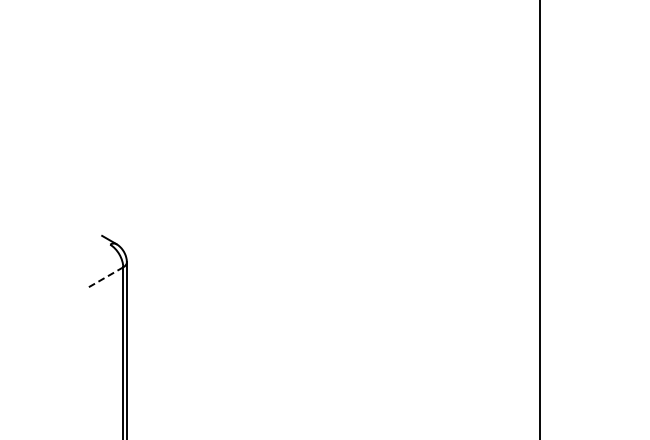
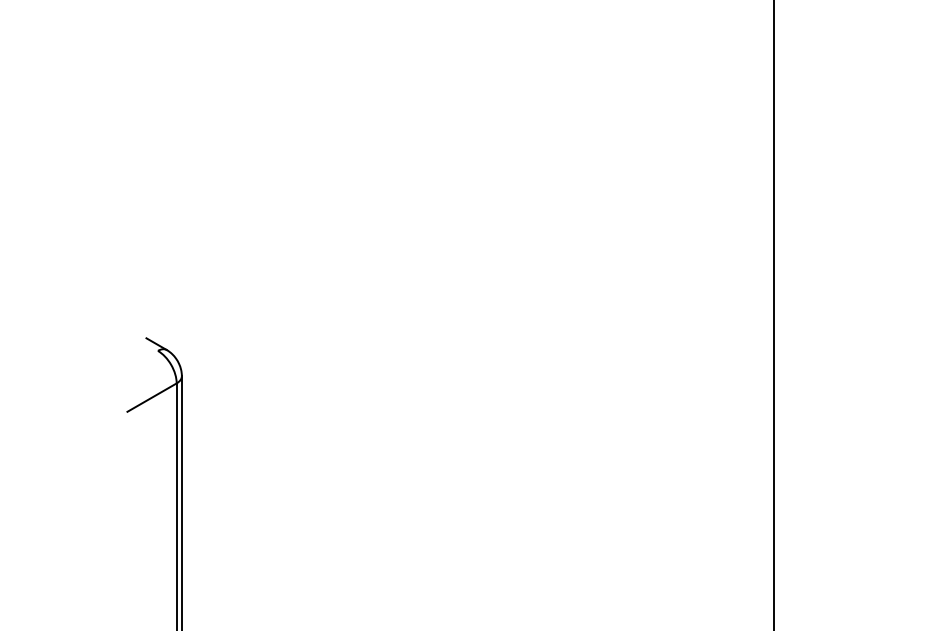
line: (106, 277) -> (152, 397), dashed -> solid

